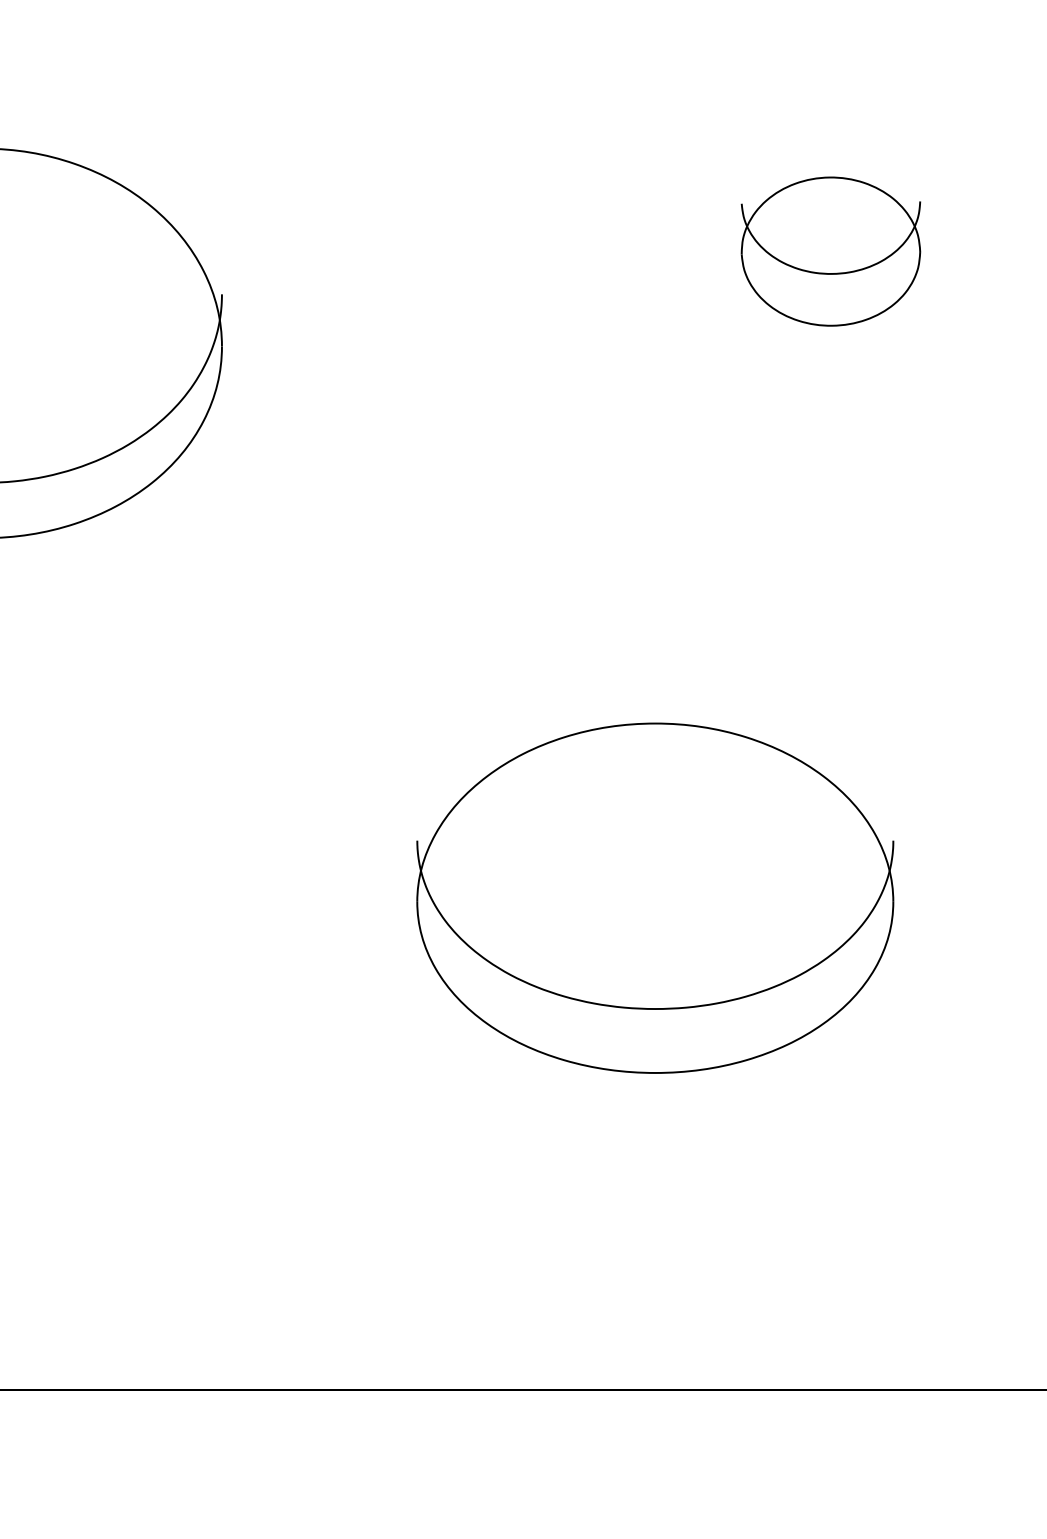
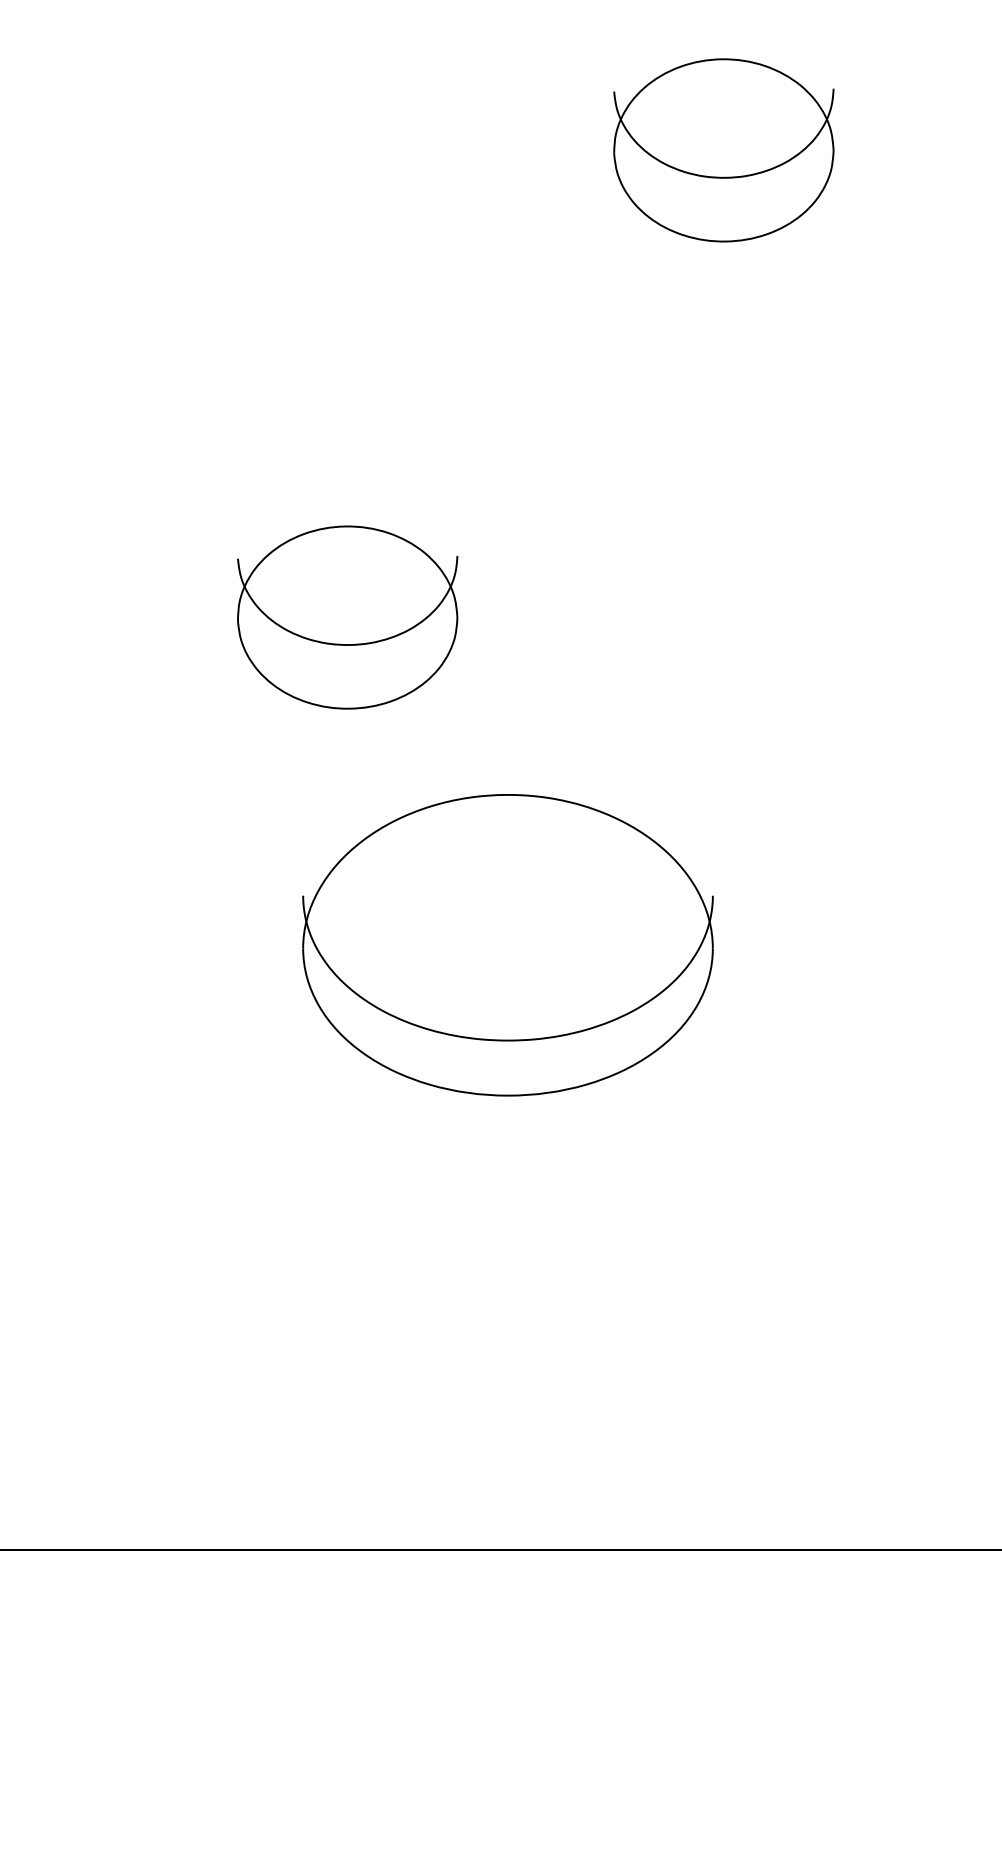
part: (524, 631) -> (347, 617), added
part: (655, 897) -> (508, 944), size x0.7

